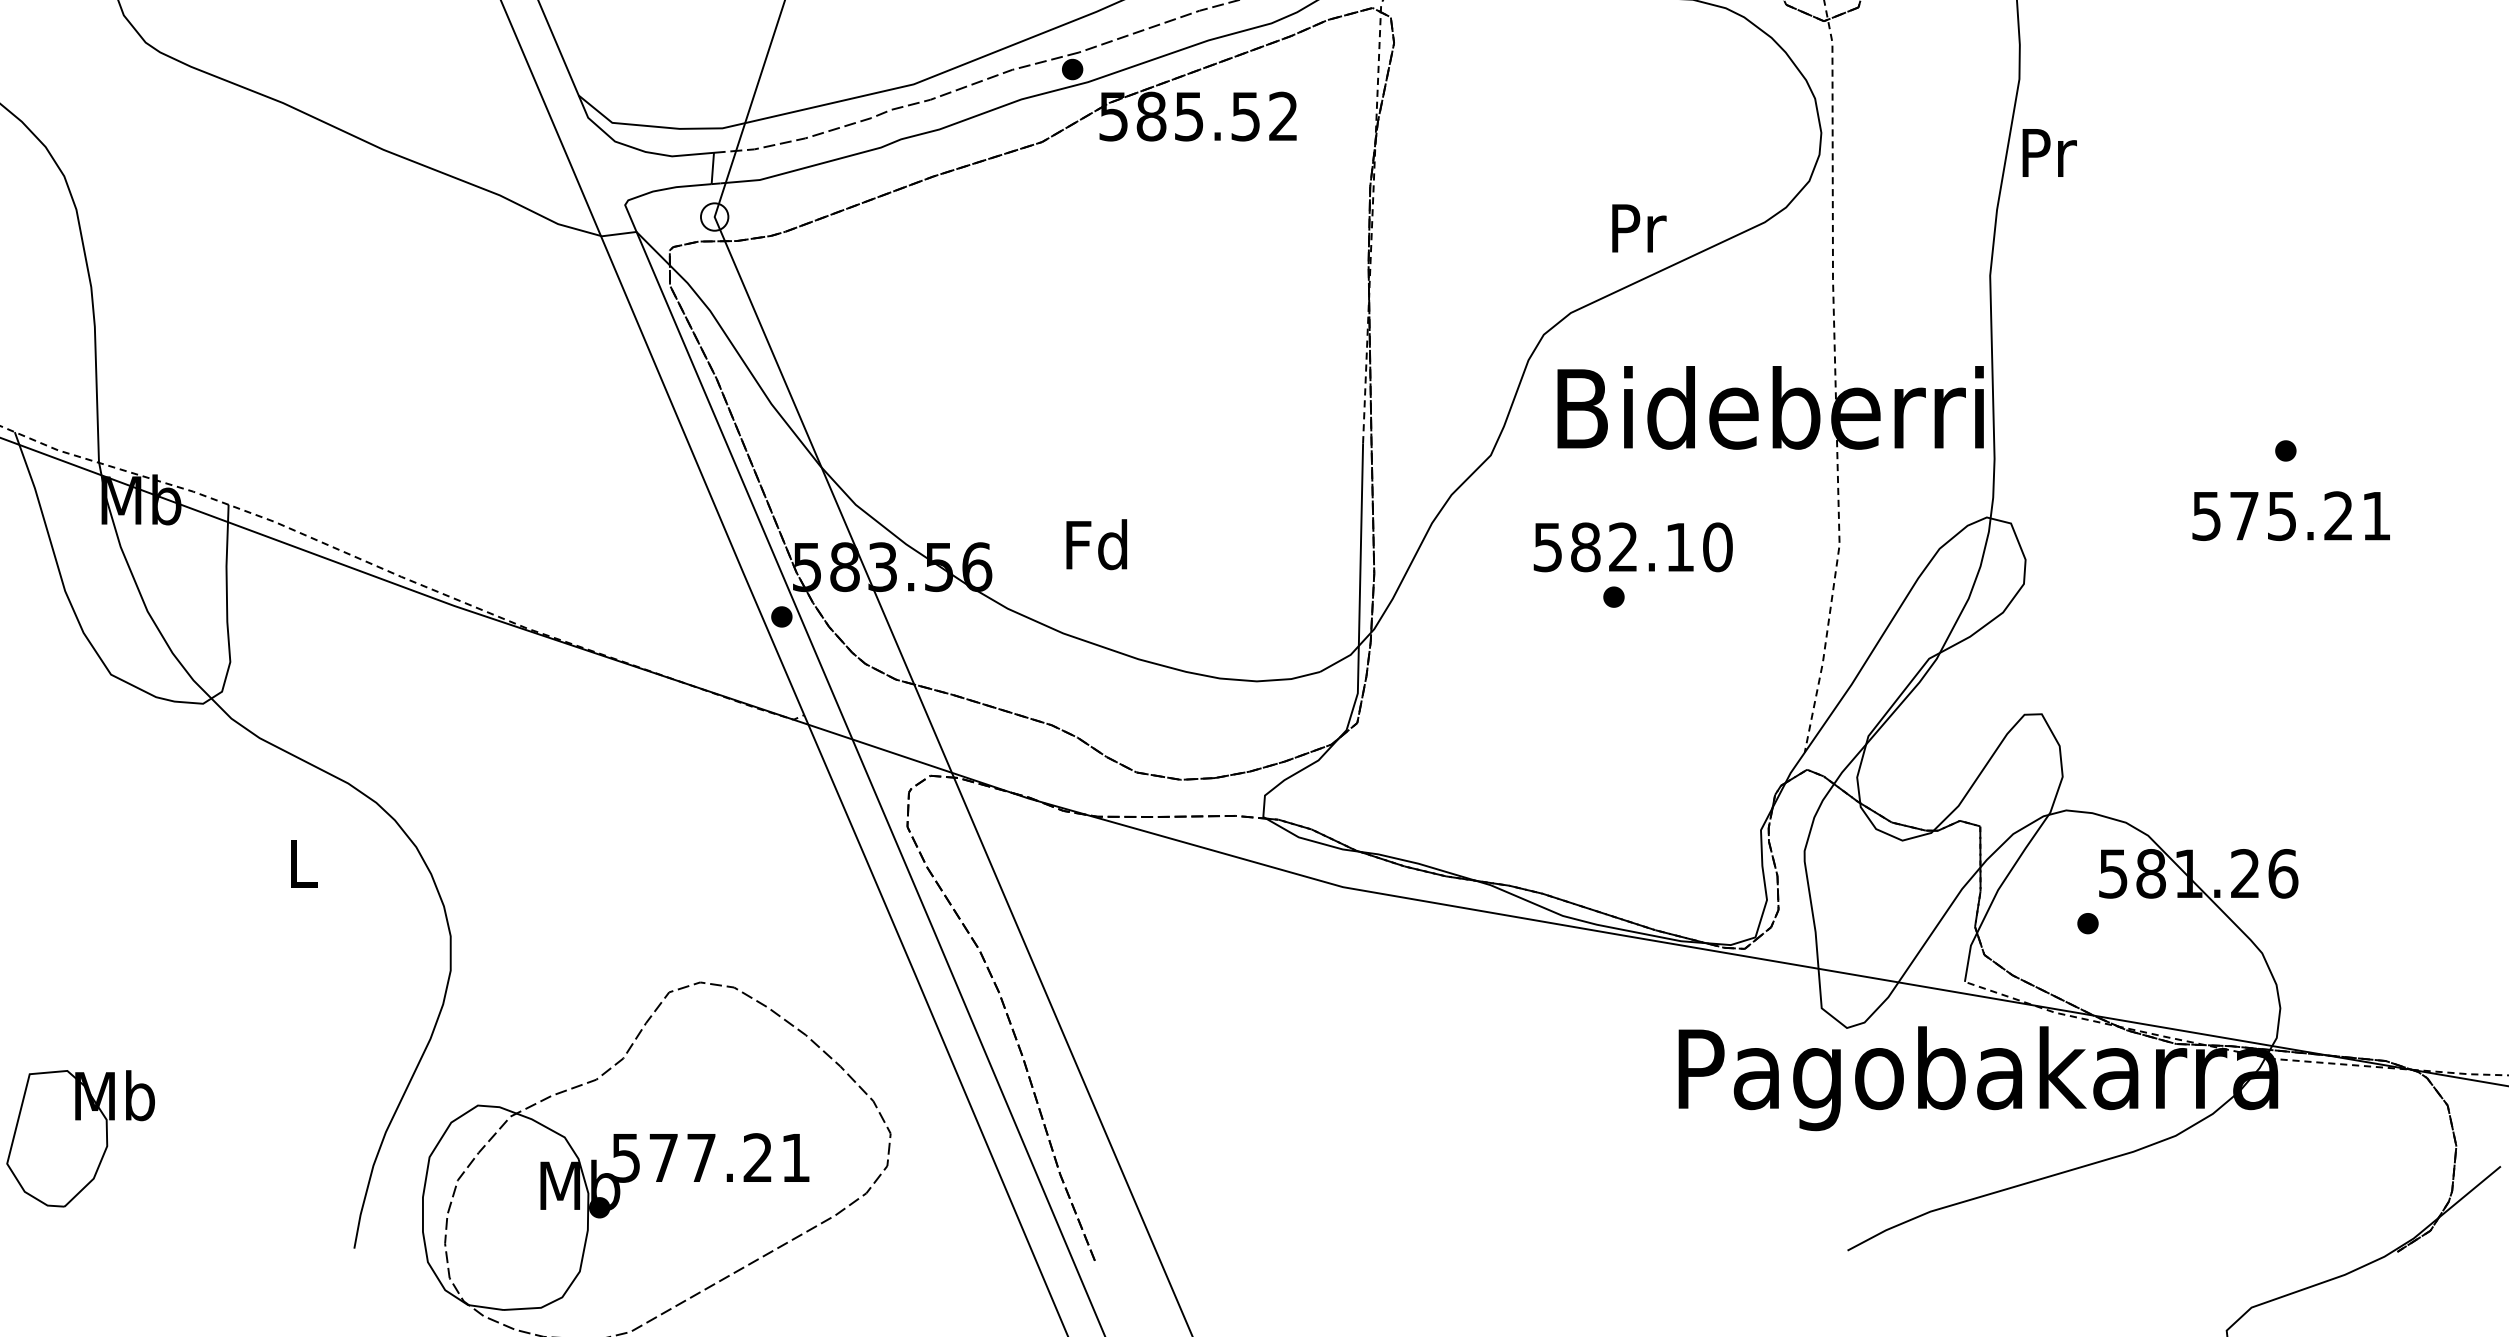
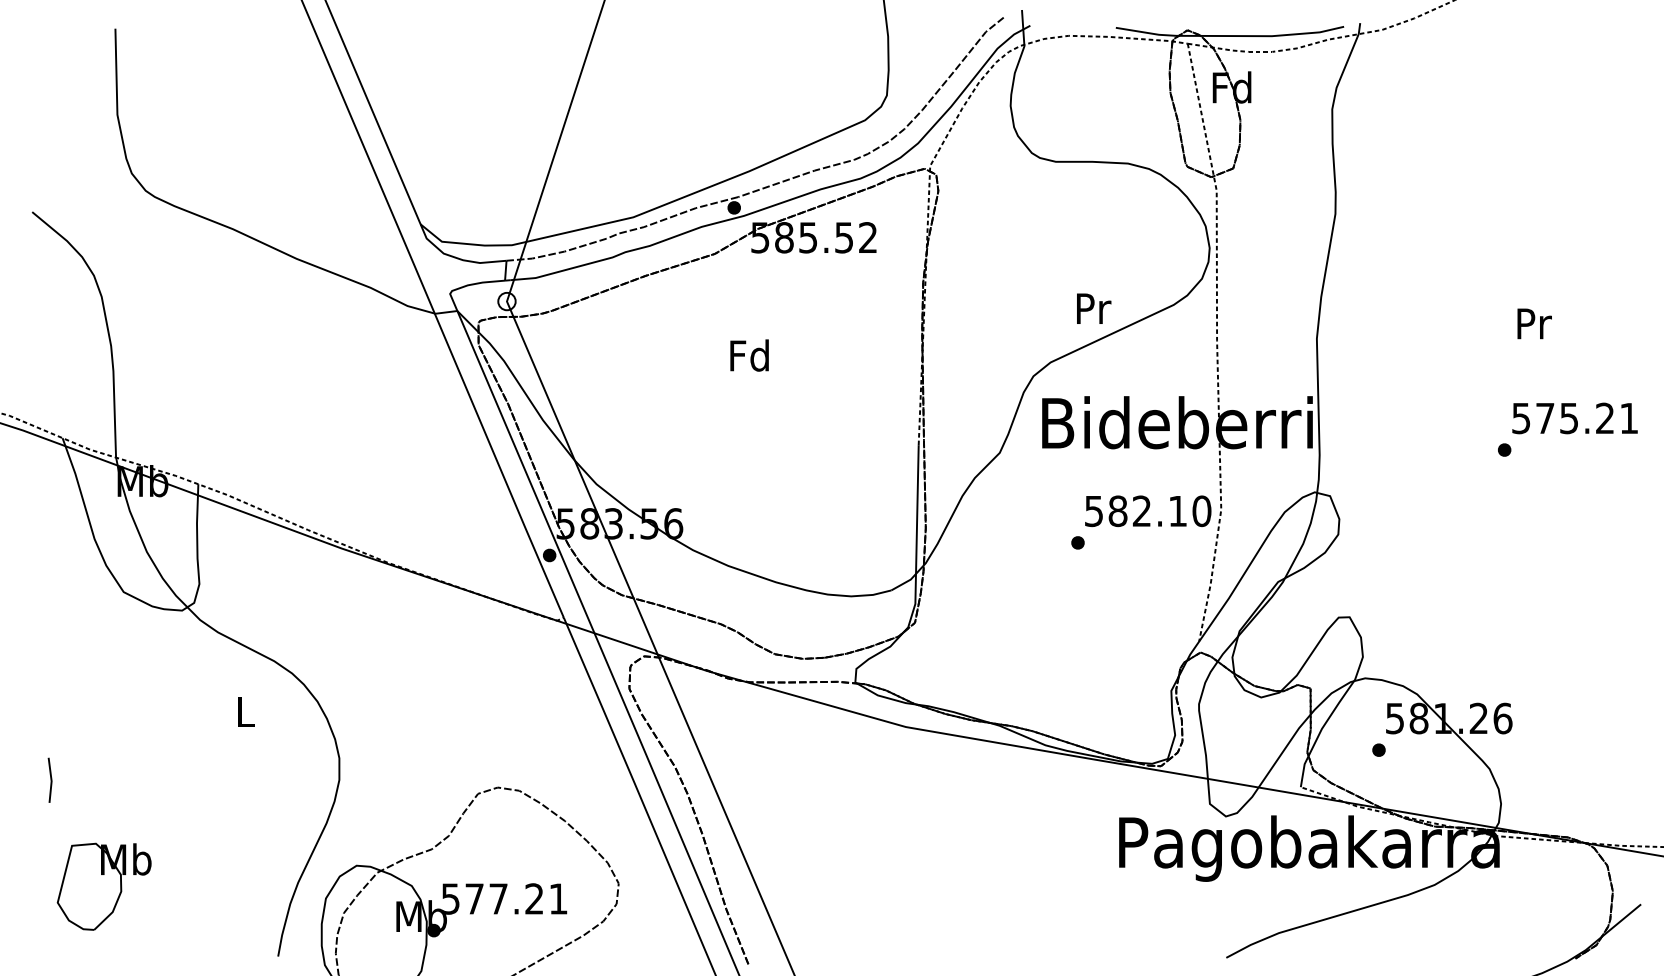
text: (2049, 152) -> (1534, 323), moved
text: (2290, 516) -> (1574, 418), moved
text: (1096, 544) -> (749, 355), moved
text: (1633, 547) -> (1148, 511), moved

